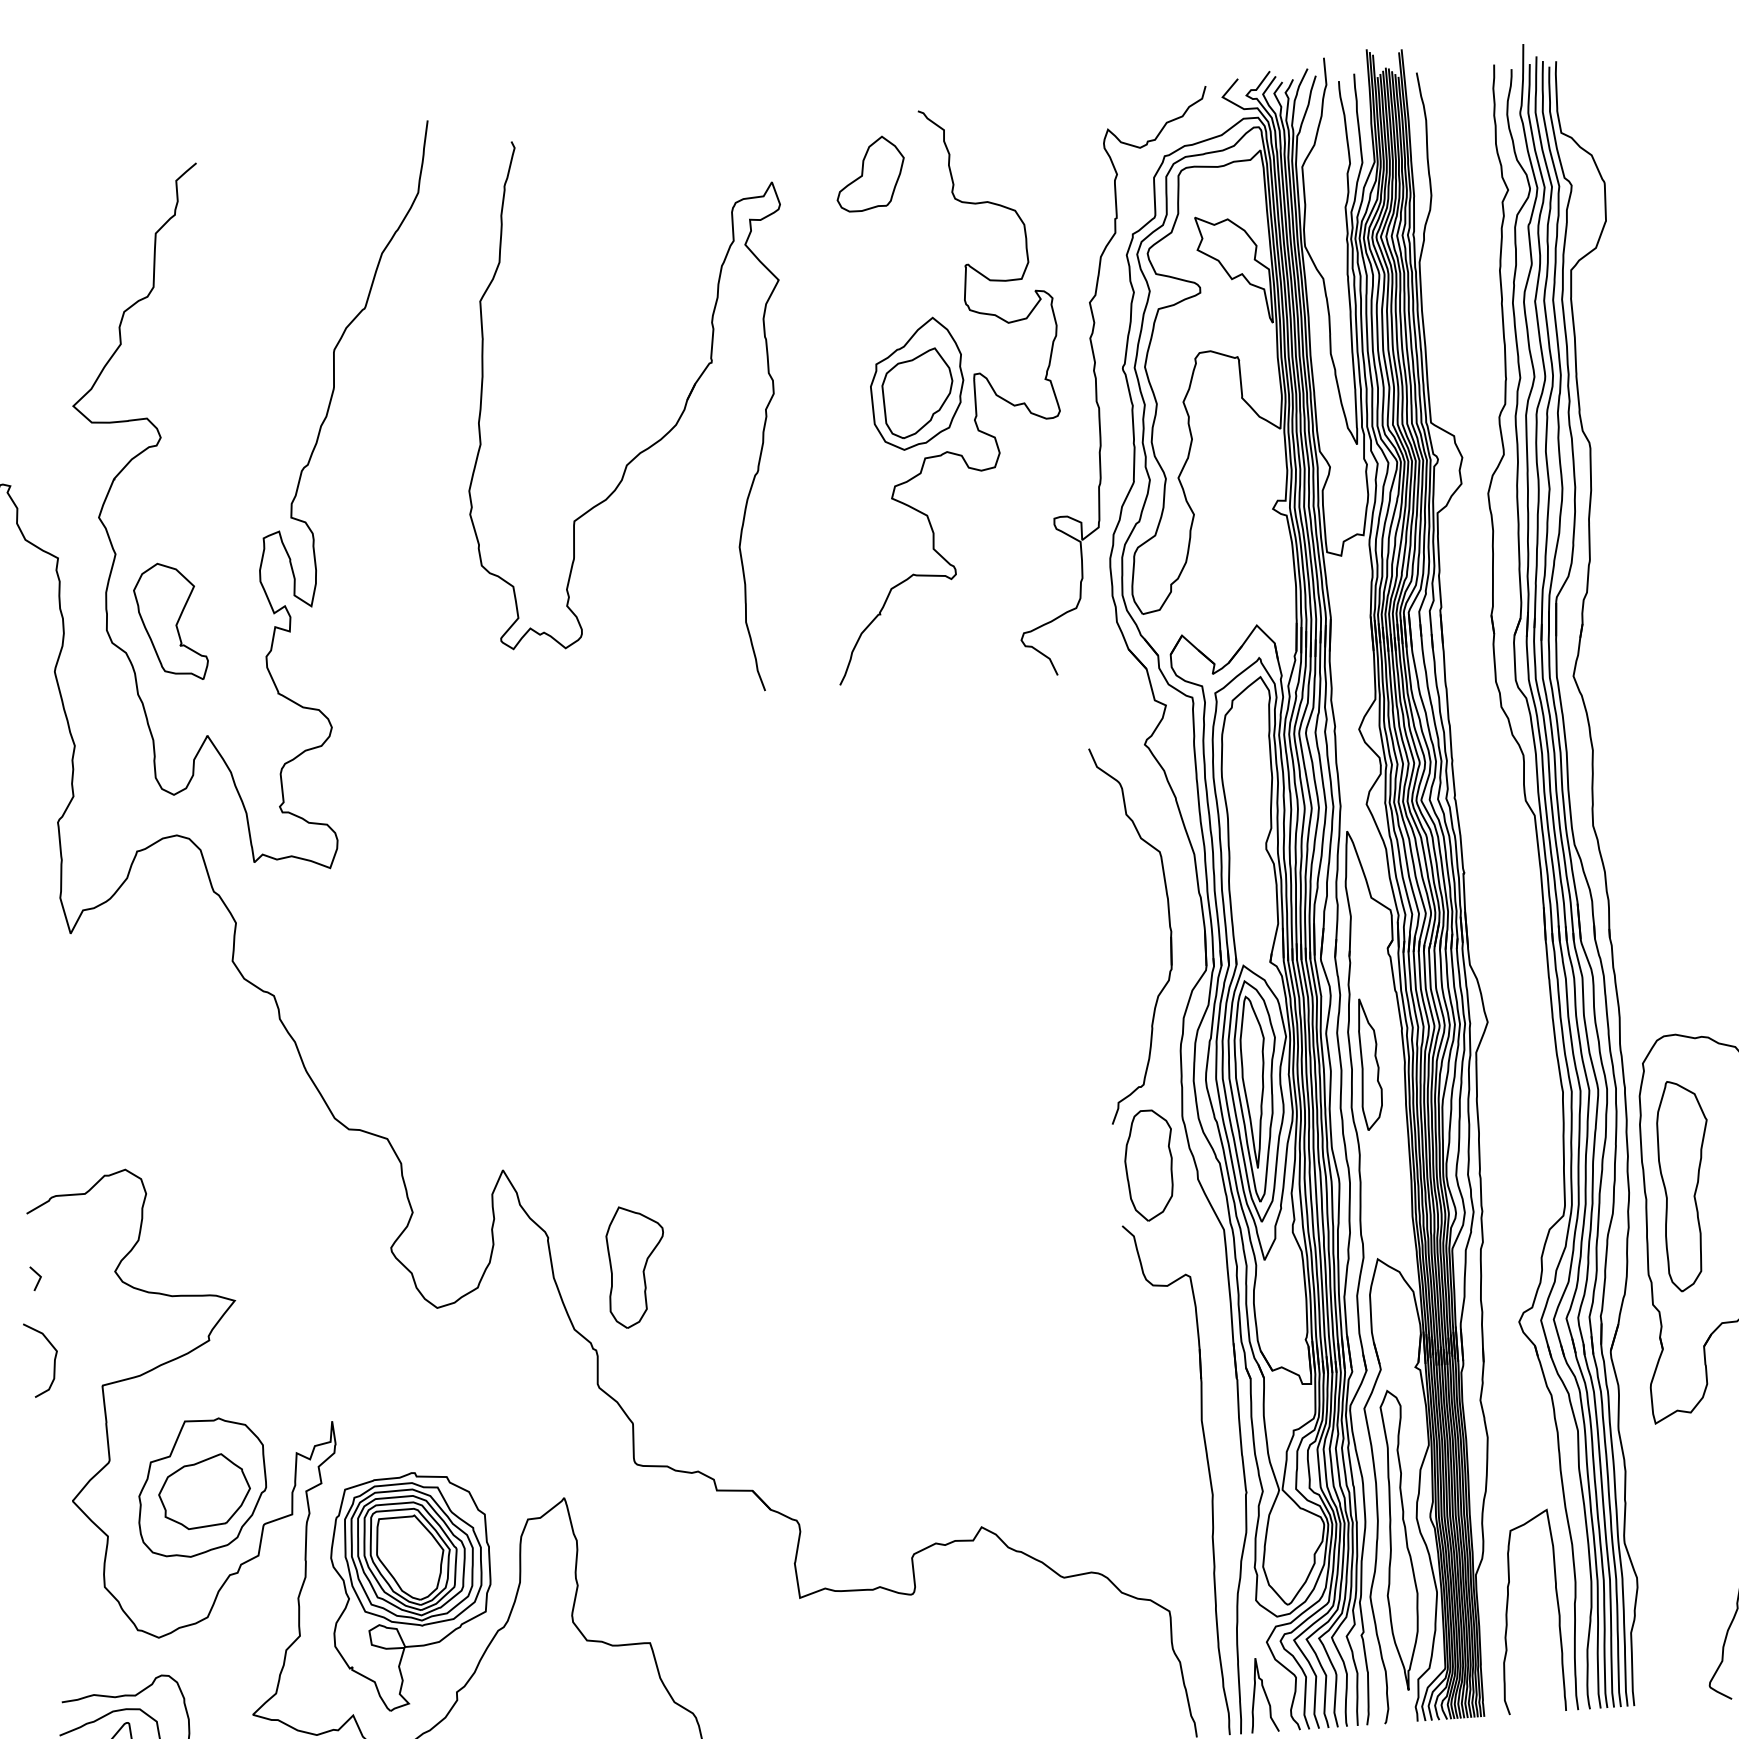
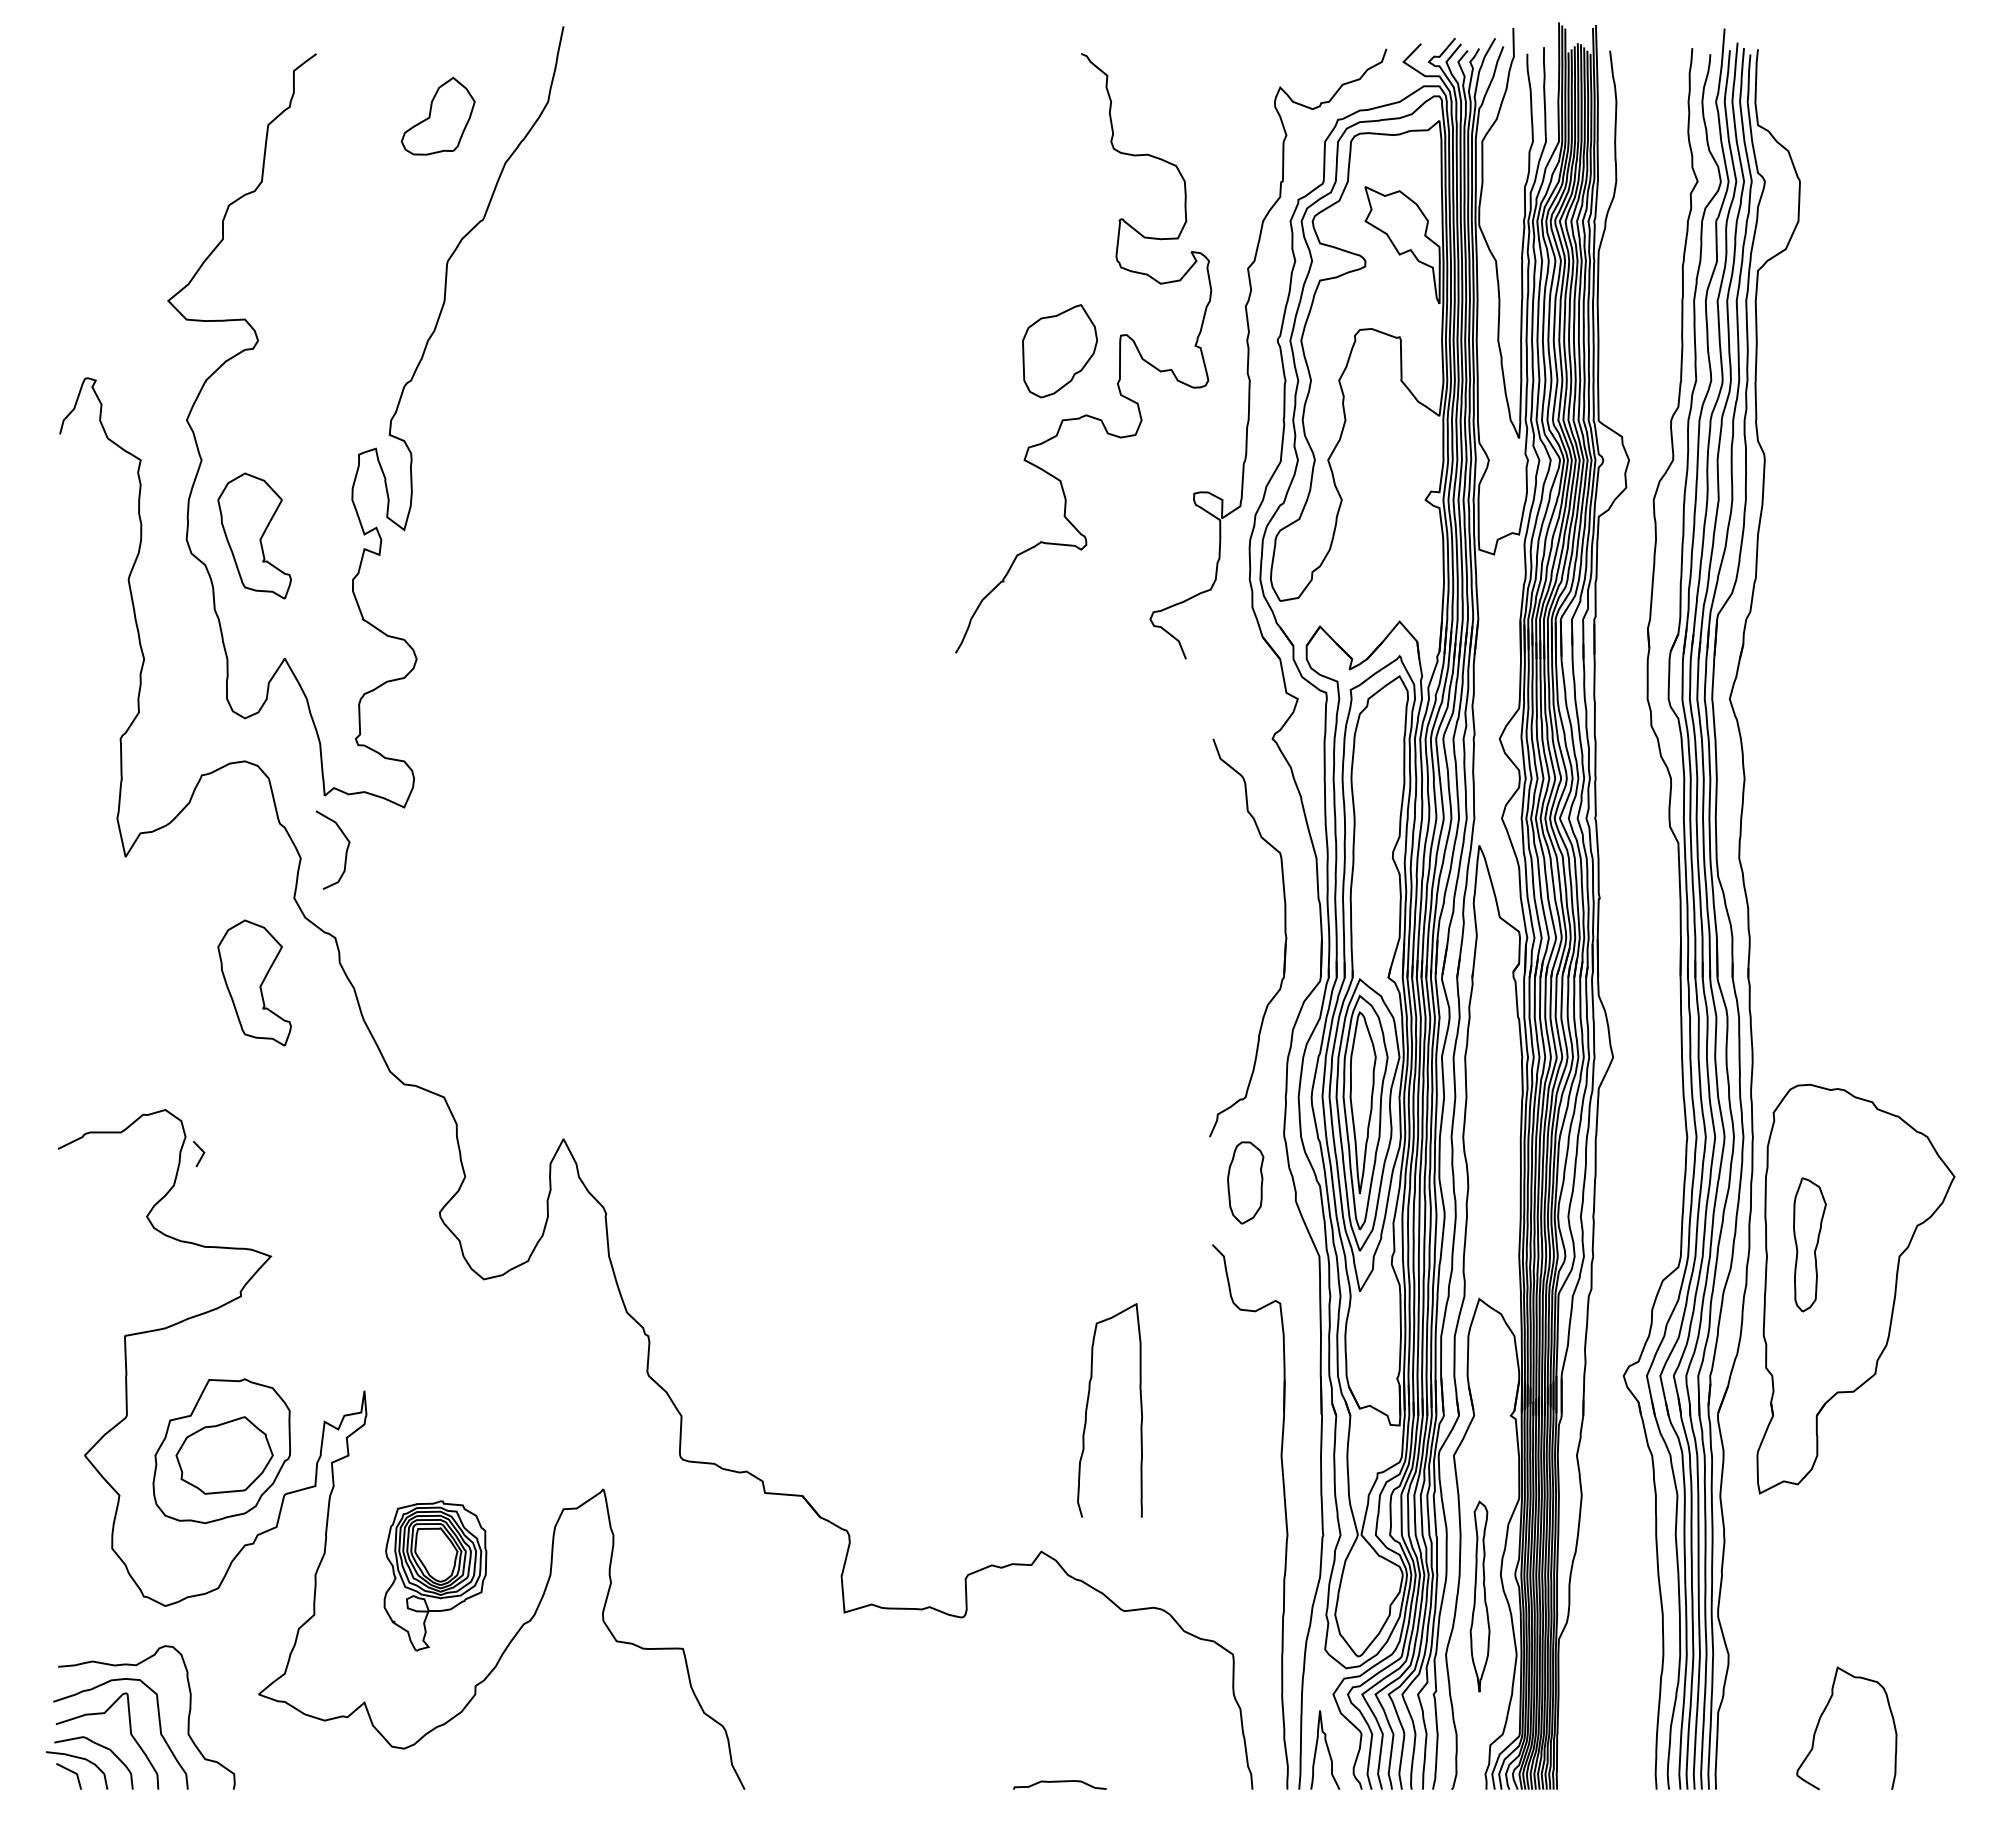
part: (869, 173) -> (437, 115), moved
part: (916, 383) -> (1059, 340), removed
part: (651, 444) -> (774, 385), removed
part: (200, 1043) -> (254, 982), added
part: (1369, 1063) -> (1485, 1092), removed
part: (1149, 1165) -> (1245, 1182), size x0.7
part: (1685, 1185) -> (1809, 1244), size x0.6
part: (635, 1266) -> (696, 1250), removed
line: (38, 1279) -> (201, 1155), moved
curve: (53, 1360) -> (345, 851), moved
part: (1398, 1539) -> (1479, 1596), size x0.6
part: (411, 1590) -> (435, 1575), size x0.6
curve: (1508, 1607) -> (1088, 1404), moved

